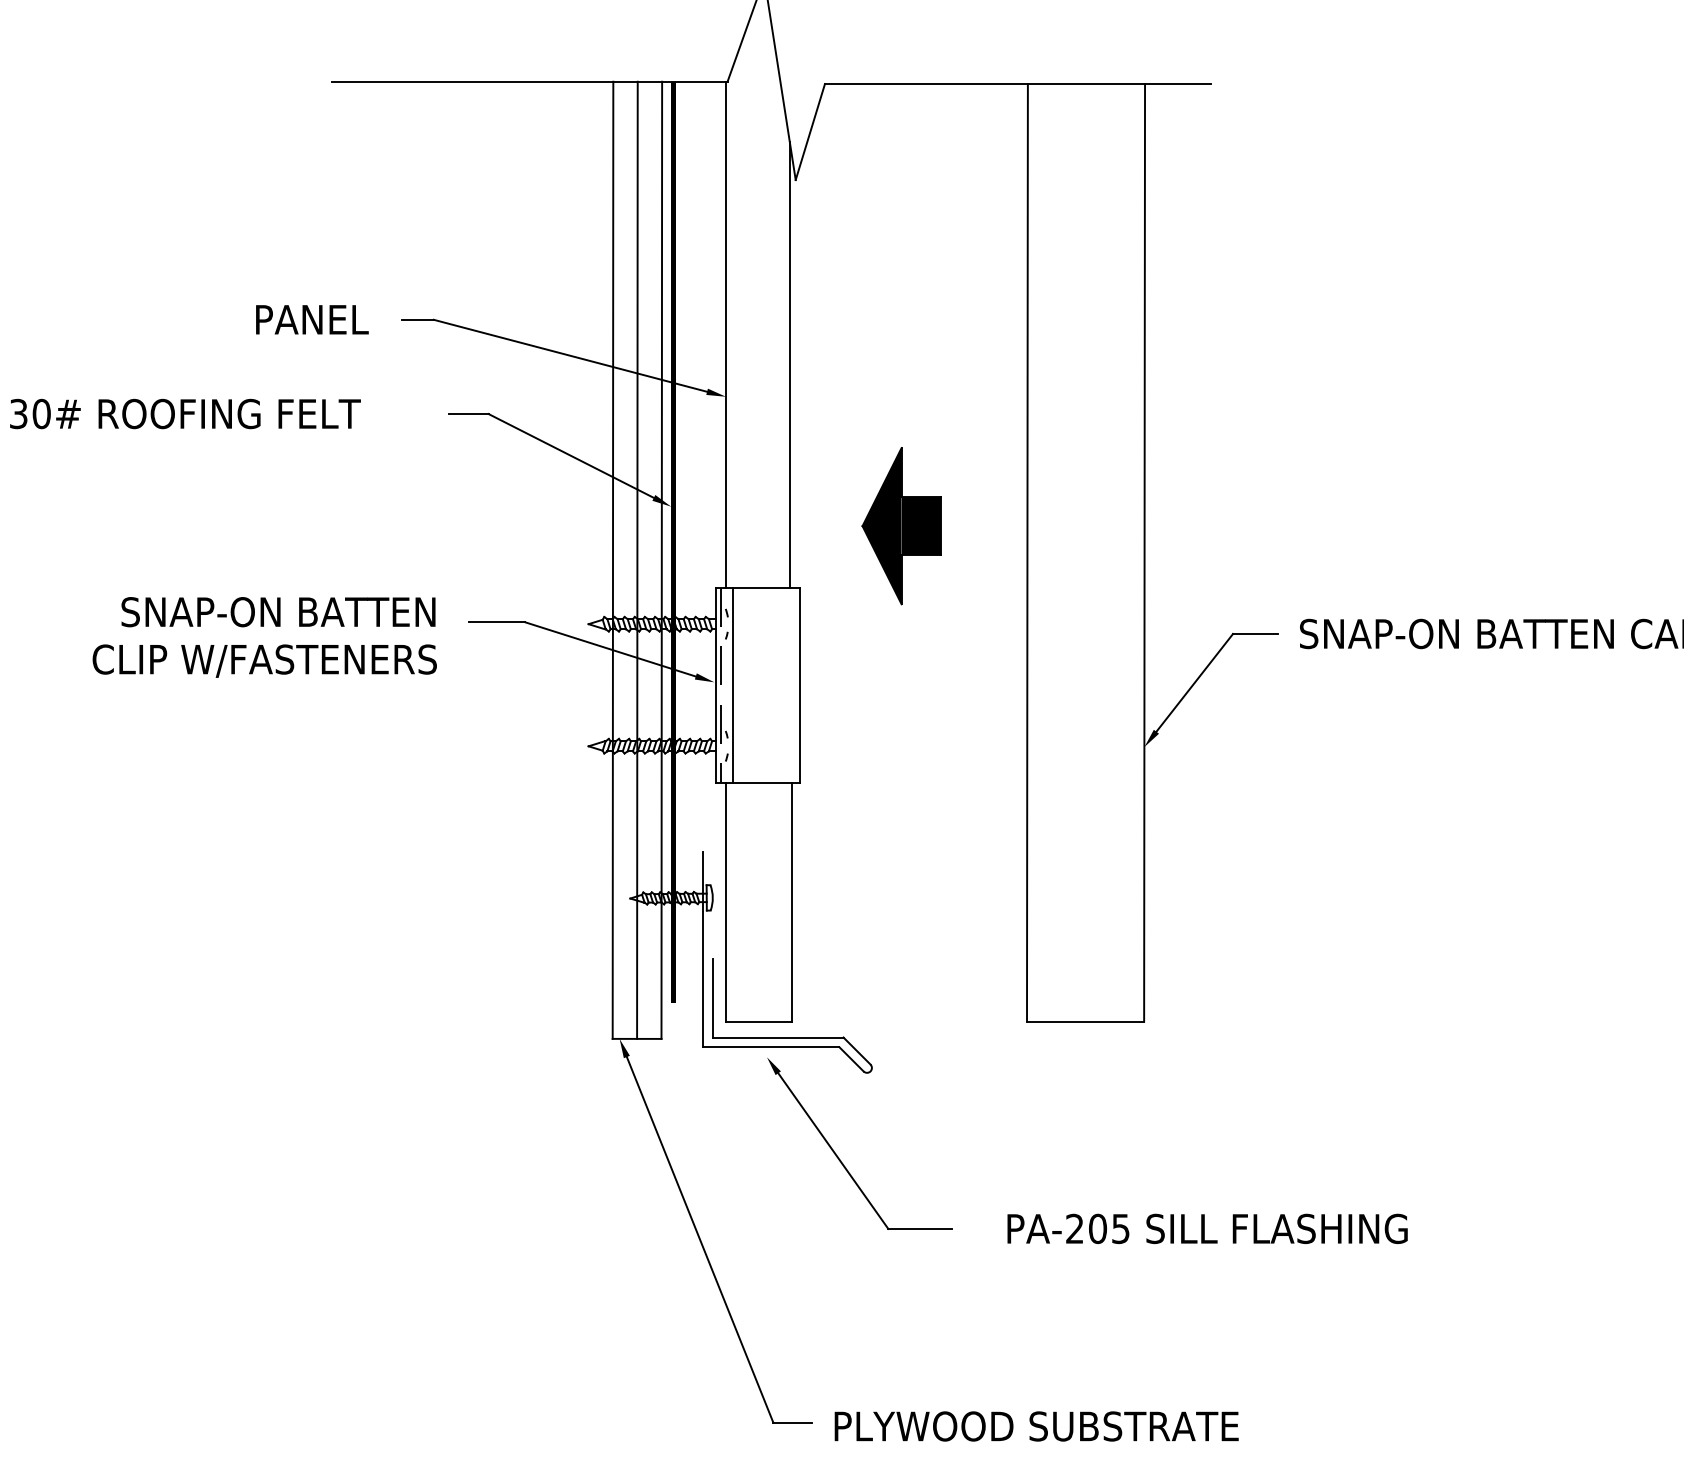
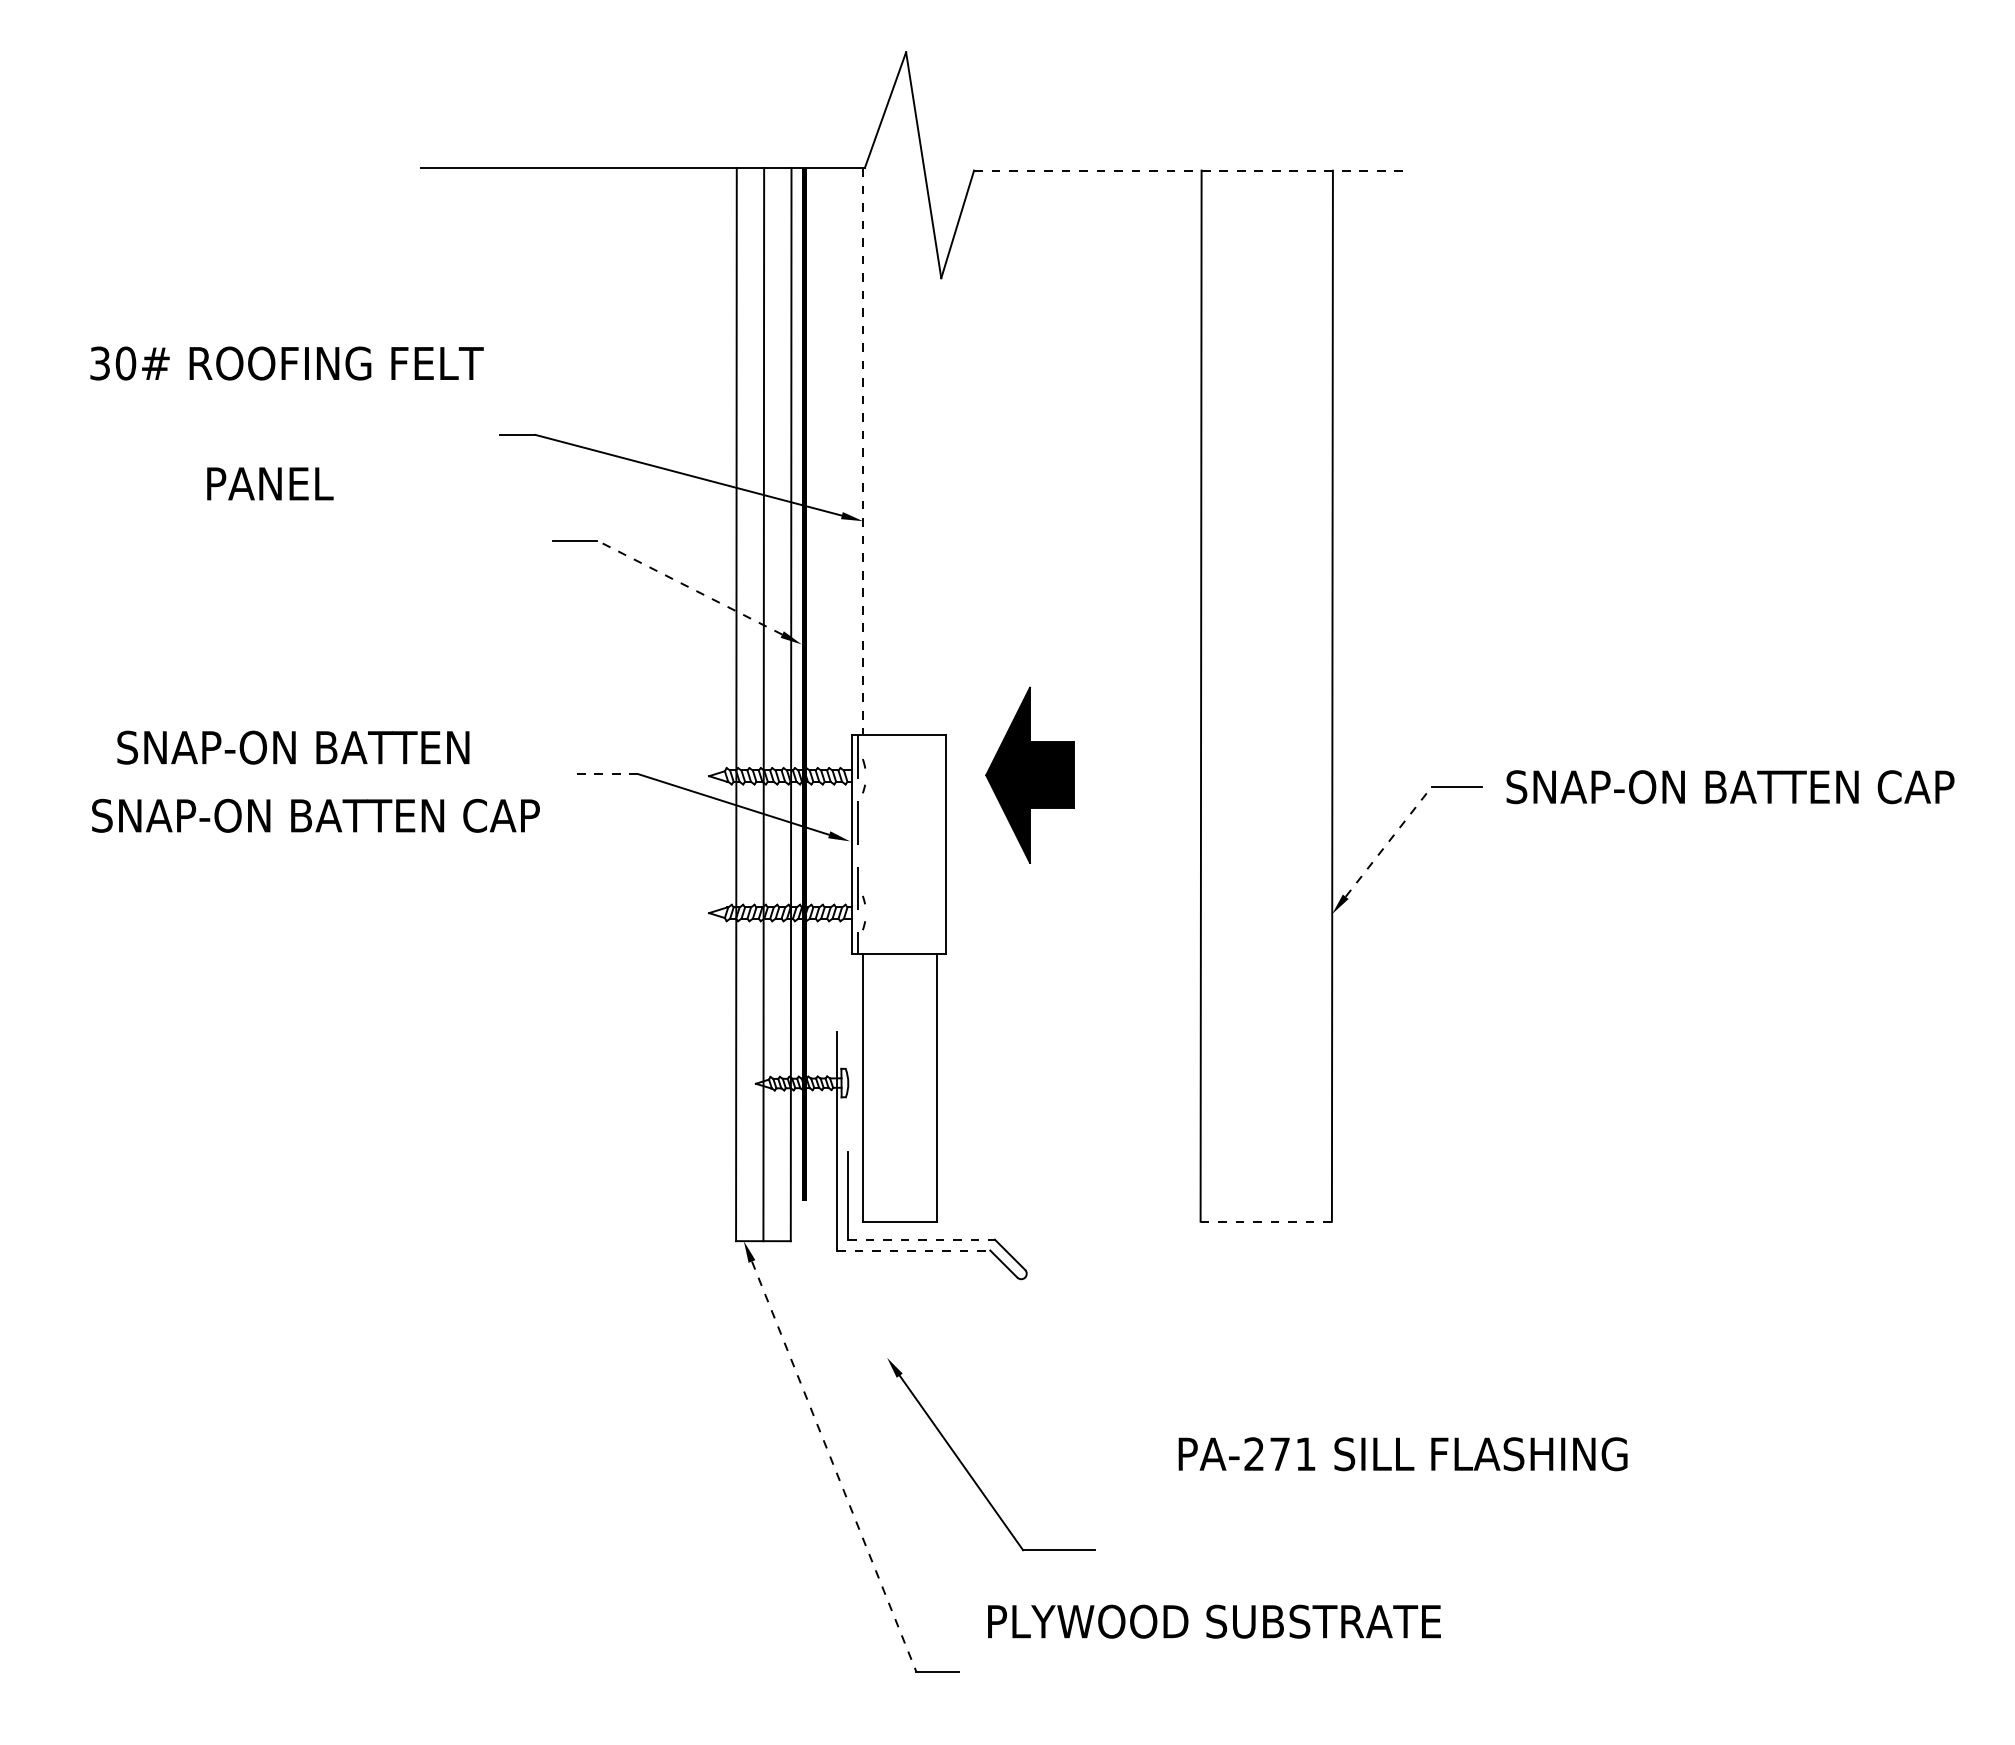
line: (1017, 83) -> (1190, 170), solid -> dashed
text: (312, 319) -> (270, 483), moved
line: (726, 334) -> (863, 451), solid -> dashed
line: (789, 364) -> (934, 485), removed
text: (184, 413) -> (286, 363), moved
line: (571, 455) -> (689, 587), solid -> dashed
part: (901, 525) -> (1029, 774), moved
text: (278, 611) -> (293, 747), moved
line: (497, 622) -> (606, 774), solid -> dashed
text: (237, 661) -> (315, 817), CLIP W/FASTENERS -> SNAP-ON BATTEN CAP
line: (1194, 682) -> (1388, 841), solid -> dashed
line: (733, 685) -> (871, 844), removed
line: (1085, 1021) -> (1266, 1221), solid -> dashed
line: (778, 1037) -> (921, 1239), solid -> dashed
line: (770, 1047) -> (913, 1250), solid -> dashed
part: (838, 1156) -> (967, 1469), moved
text: (1108, 1229) -> (1292, 1454), PA-205 -> PA-271
line: (700, 1239) -> (834, 1466), solid -> dashed
text: (1036, 1426) -> (1214, 1621), moved

